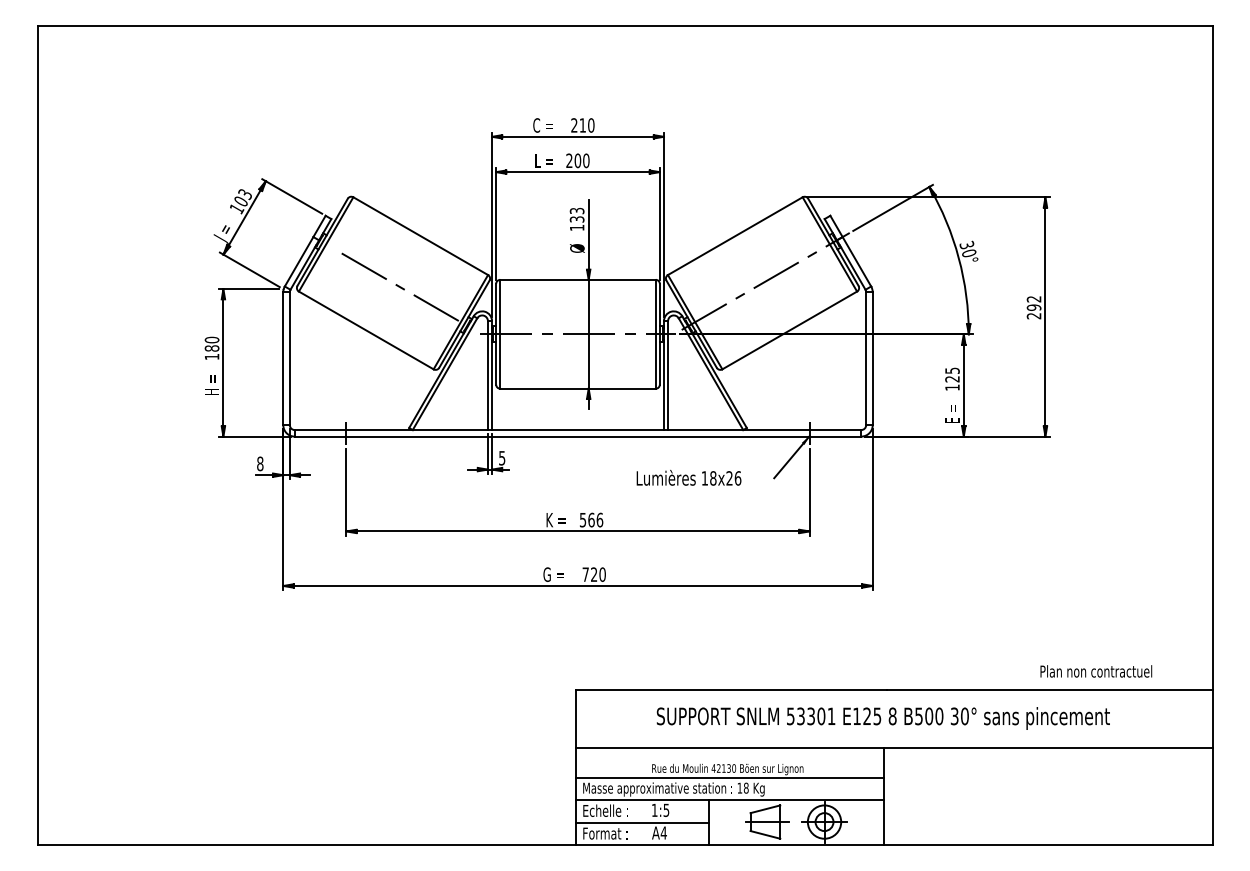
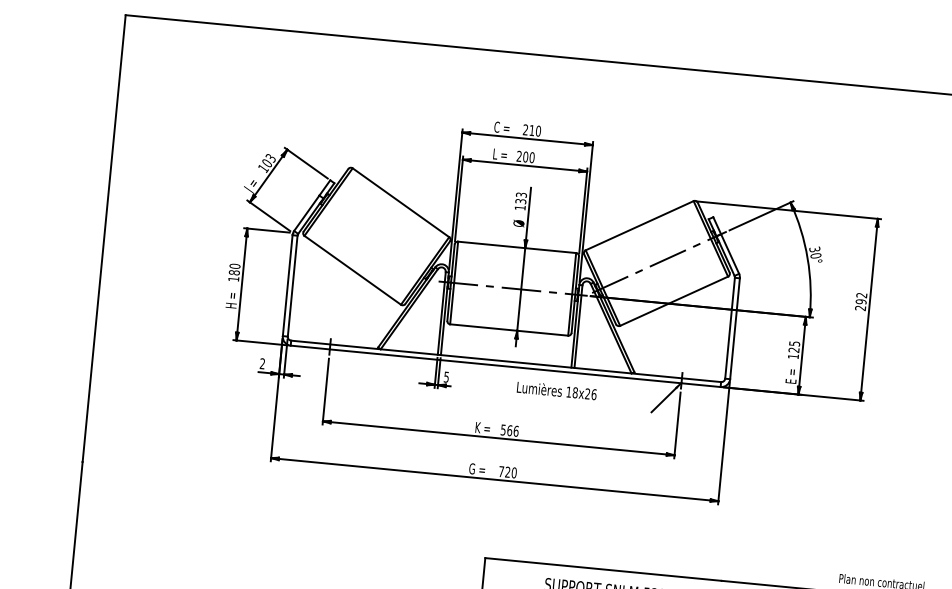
line: (404, 289) -> (384, 242), removed
text: (260, 463) -> (262, 363), 8 -> 2
text: (688, 477) -> (556, 390), moved

